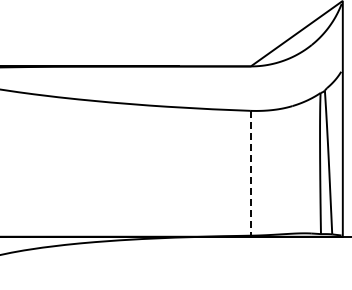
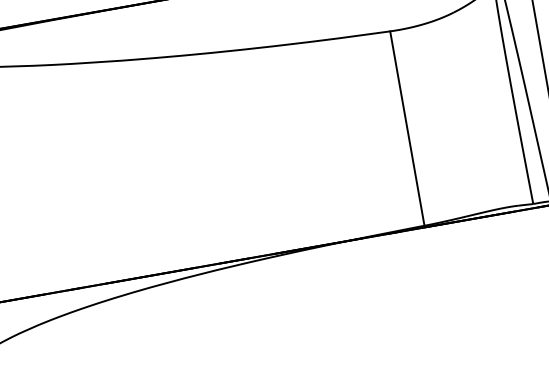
line: (250, 173) -> (406, 129), dashed -> solid

